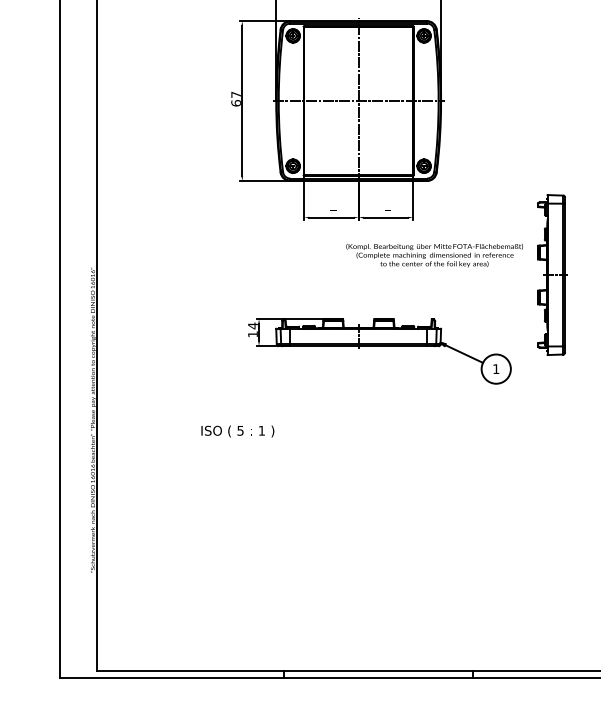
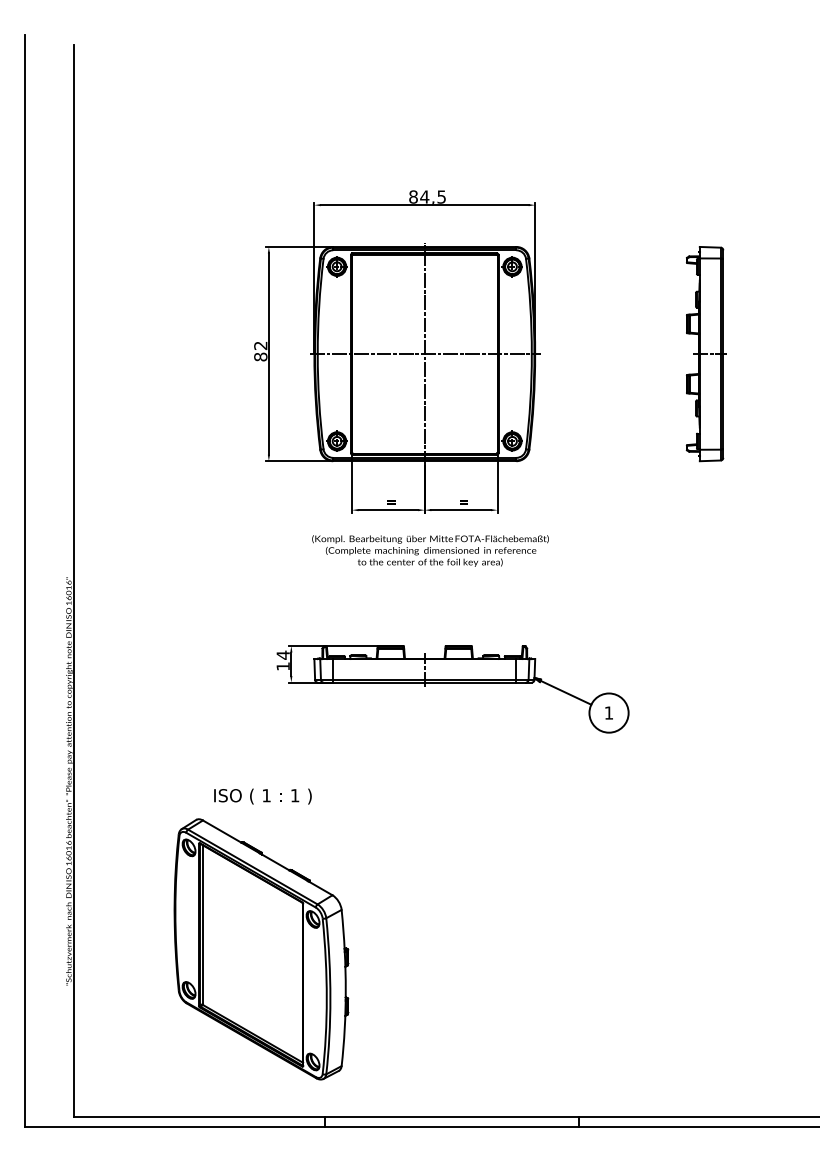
text: (236, 99) -> (260, 351), 67 -> 82
text: (434, 255) -> (430, 550), moved
part: (551, 275) -> (705, 354), moved
text: (240, 430) -> (266, 795), 5 -> 1
part: (236, 545) -> (261, 949), added

